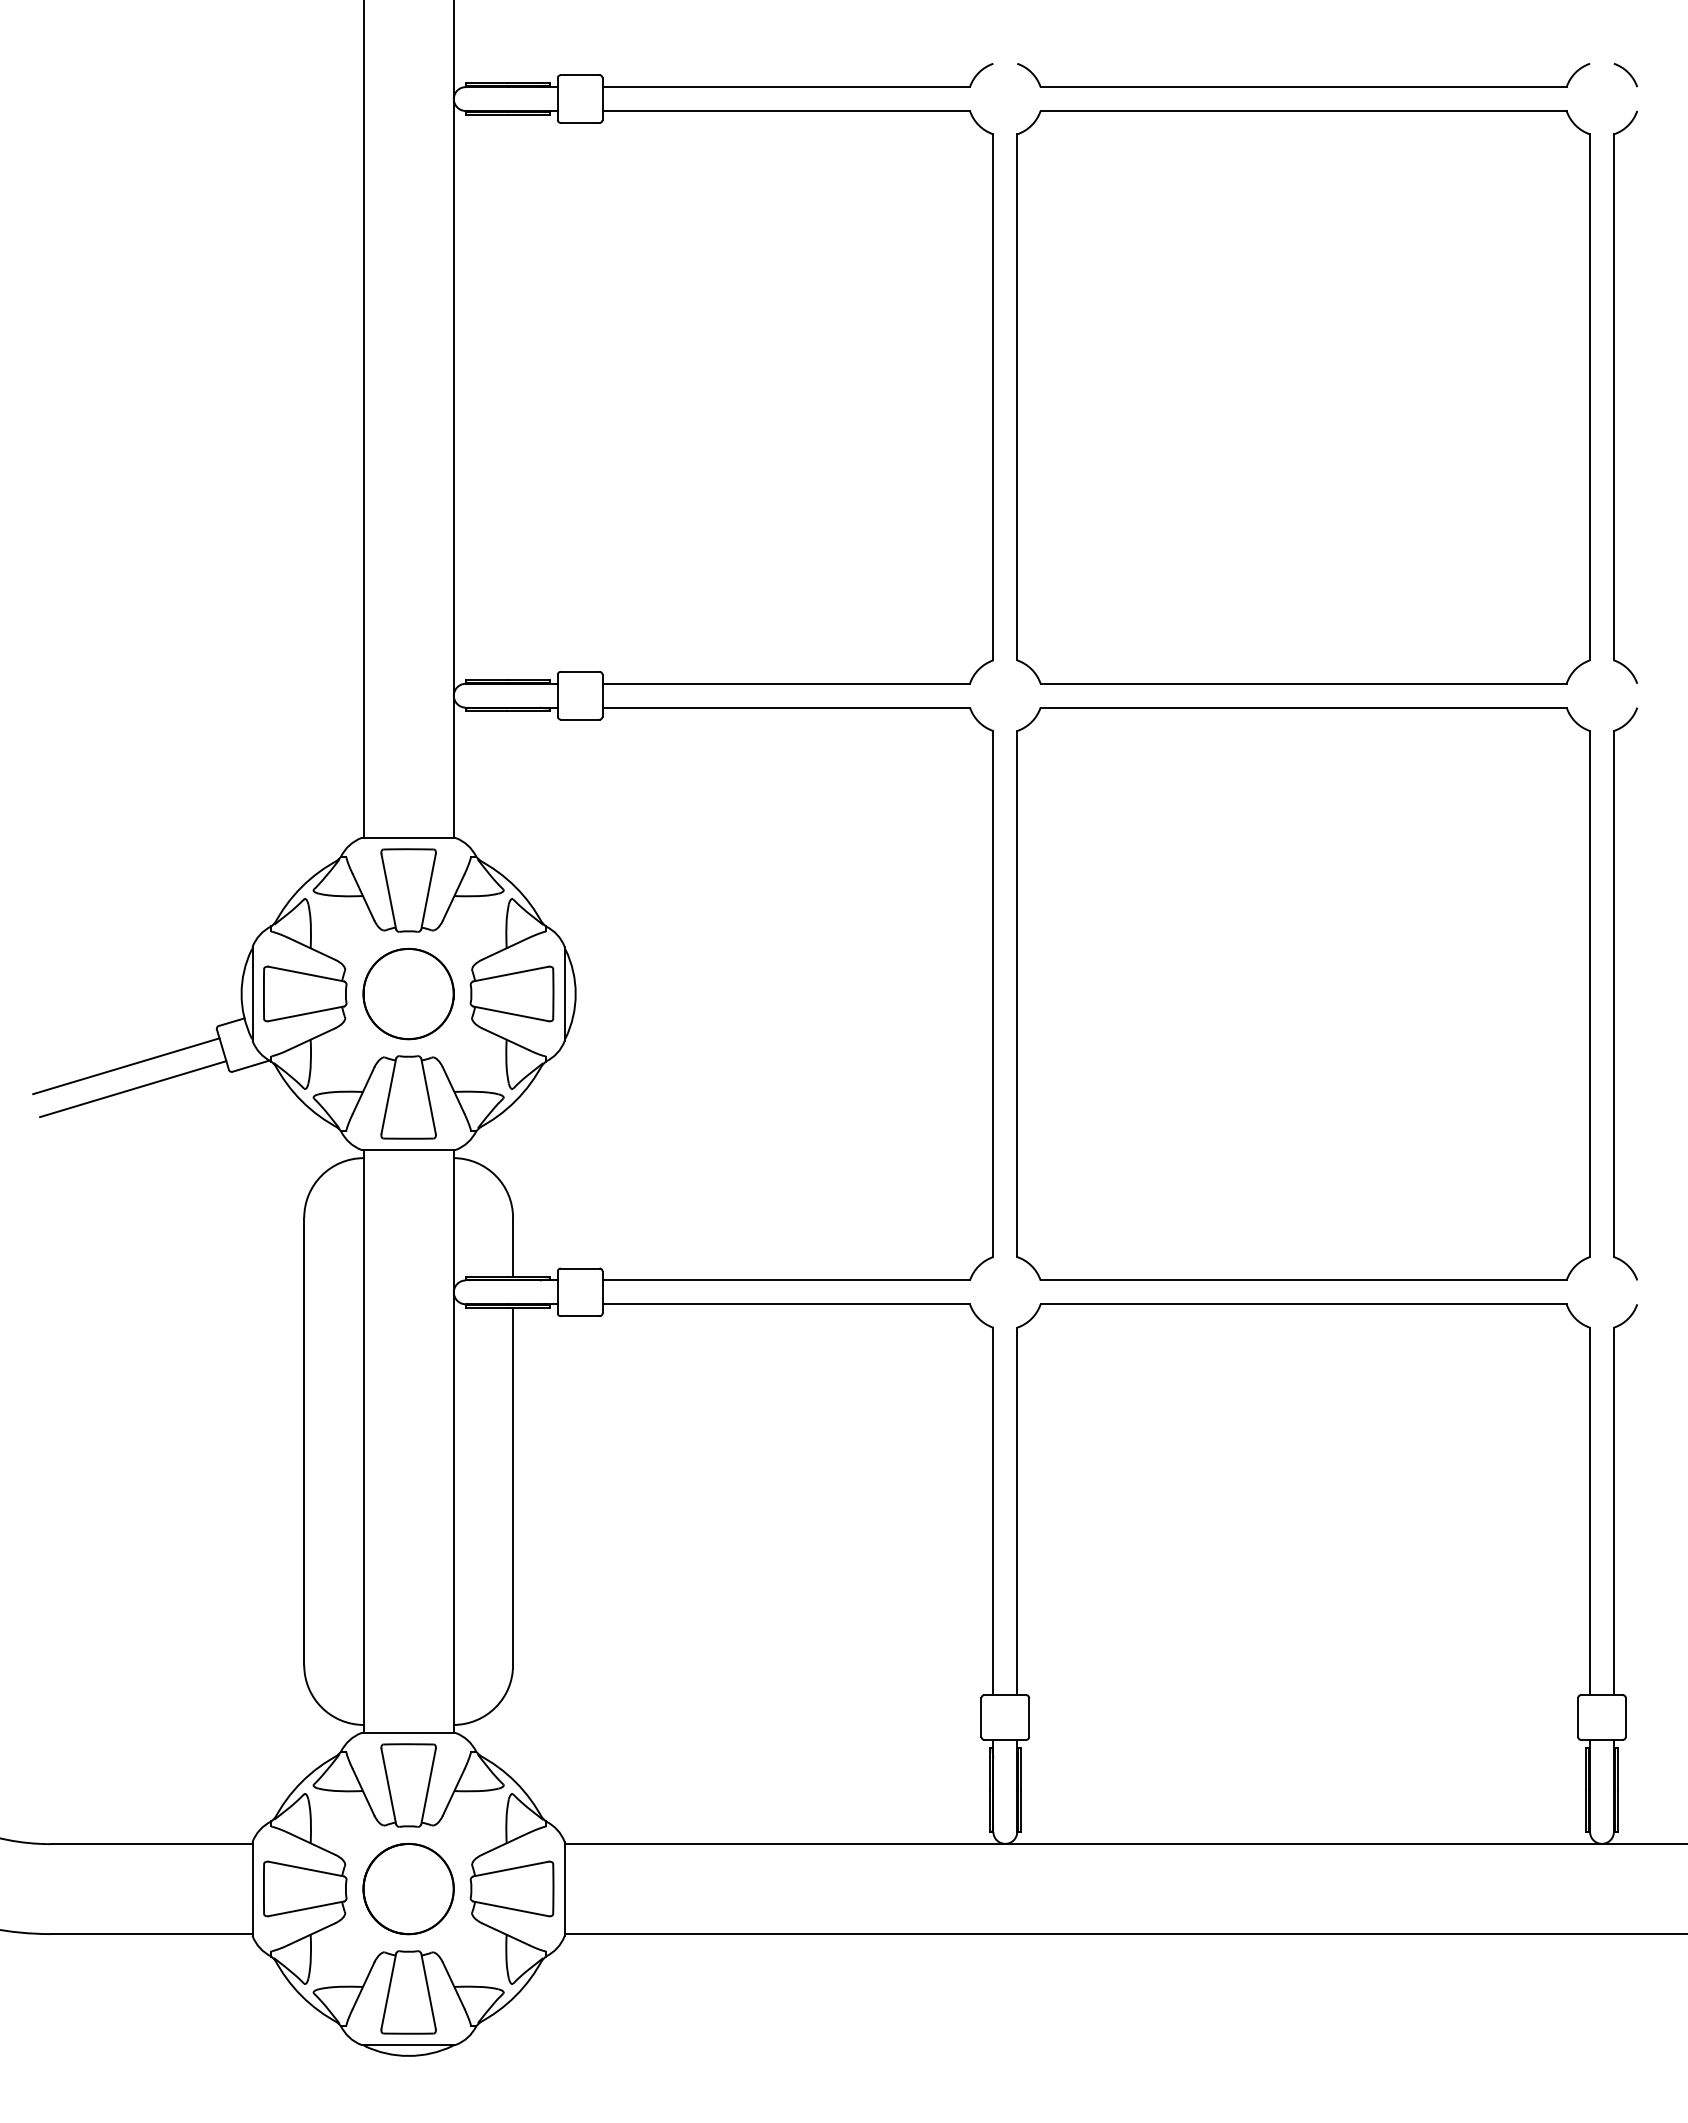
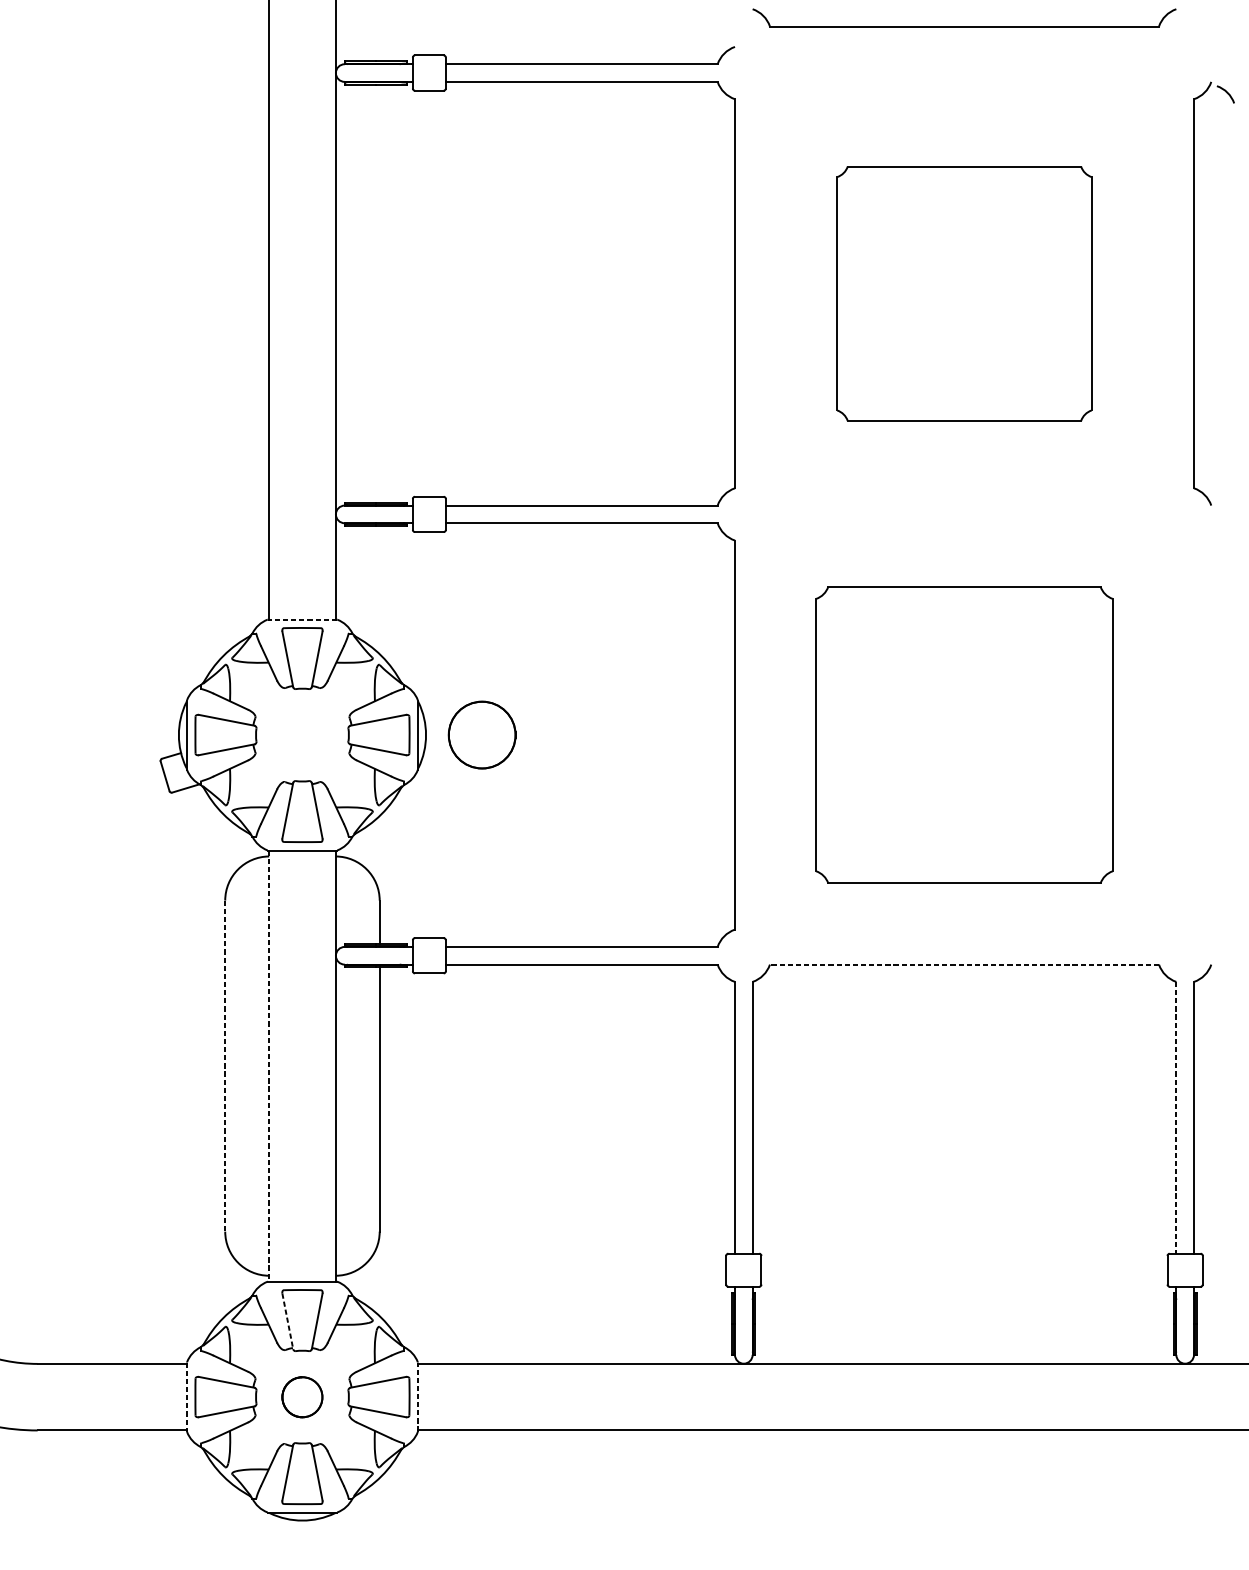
arc: (1627, 73) -> (1226, 93), moved
part: (1303, 86) -> (964, 26), moved
part: (1303, 397) -> (964, 293), size x0.6
line: (408, 838) -> (302, 620), solid -> dashed
part: (1303, 993) -> (964, 734), size x0.7
part: (1614, 993) -> (1194, 734), removed
circle: (408, 994) -> (482, 735), moved
line: (126, 1066) -> (93, 788), removed
line: (133, 1089) -> (98, 805), removed
line: (1303, 1304) -> (964, 964), solid -> dashed
line: (304, 1441) -> (225, 1066), solid -> dashed
line: (363, 1442) -> (269, 1066), solid -> dashed
line: (1590, 1511) -> (1176, 1117), solid -> dashed
line: (388, 1787) -> (287, 1322), solid -> dashed
line: (252, 1889) -> (186, 1397), solid -> dashed
circle: (408, 1889) -> (302, 1397), size x0.6
line: (564, 1889) -> (417, 1397), solid -> dashed

